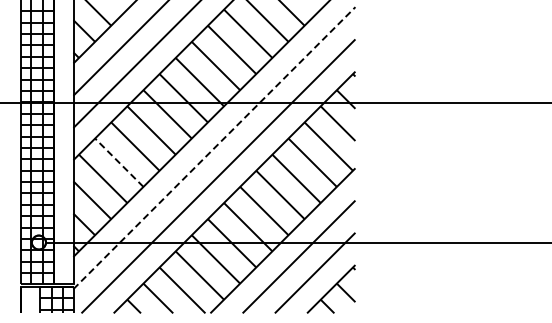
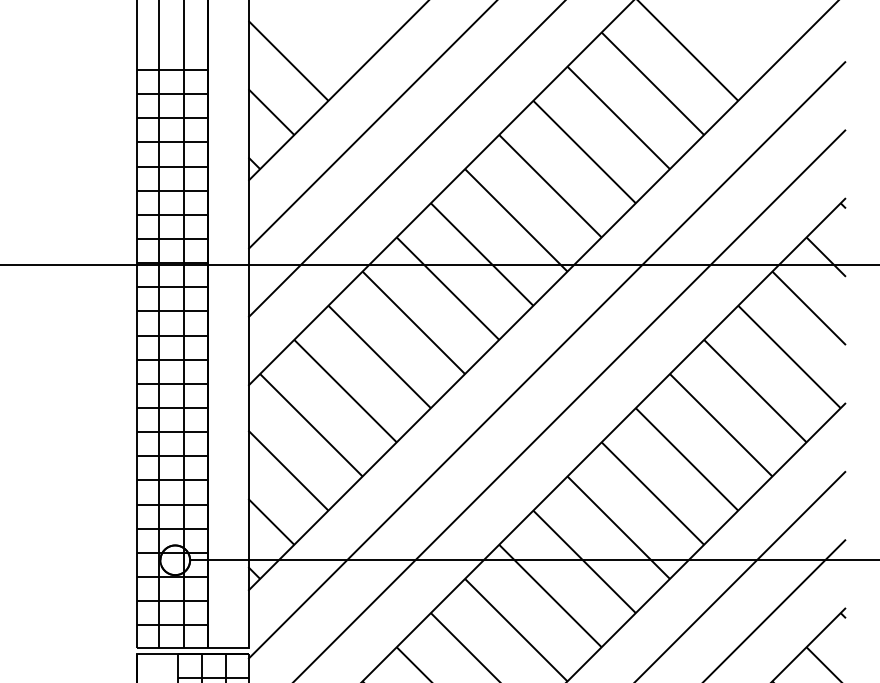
line: (214, 147) -> (547, 358), dashed -> solid
line: (118, 162) -> (343, 390), dashed -> solid

